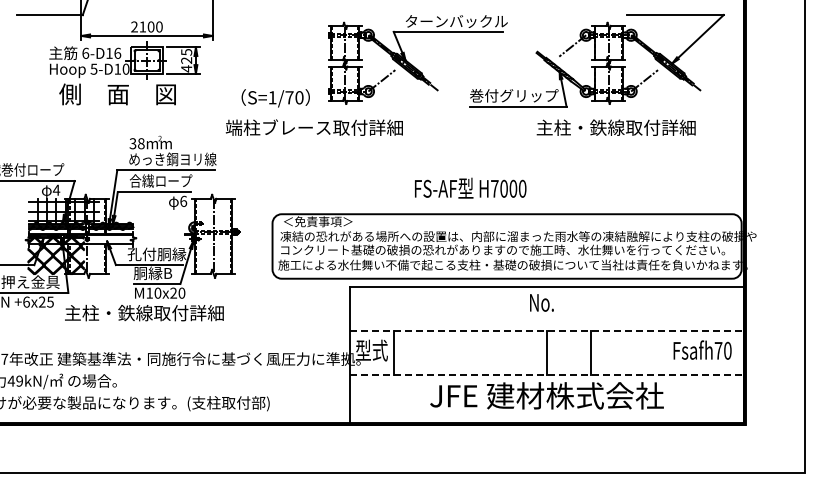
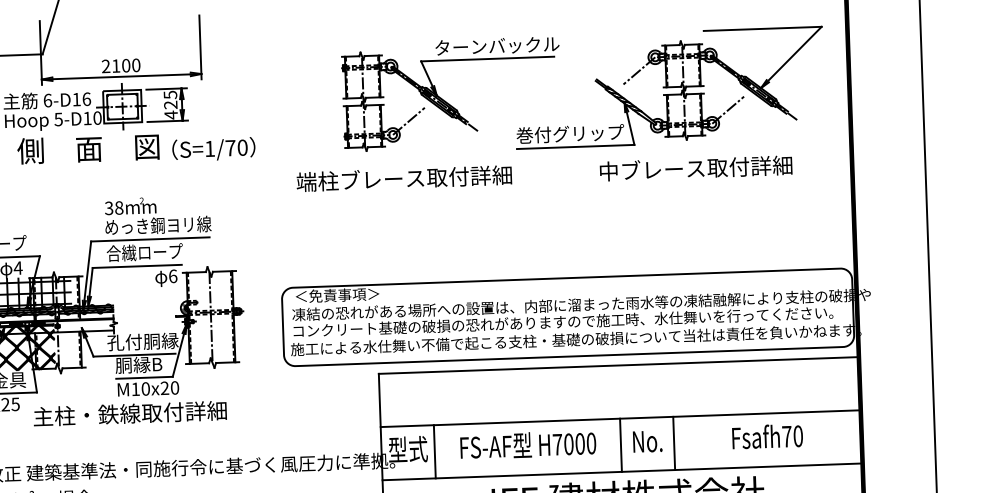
text: (275, 98) -> (213, 149), moved
text: (313, 127) -> (403, 178), moved
text: (580, 127) -> (652, 169), 主柱・鉄線取付詳細 -> 中ブレース取付詳細
text: (470, 187) -> (528, 444), moved
text: (541, 302) -> (647, 441), moved
line: (546, 331) -> (619, 419), dashed -> solid
text: (702, 349) -> (767, 435), moved
line: (546, 375) -> (621, 472), dashed -> solid

